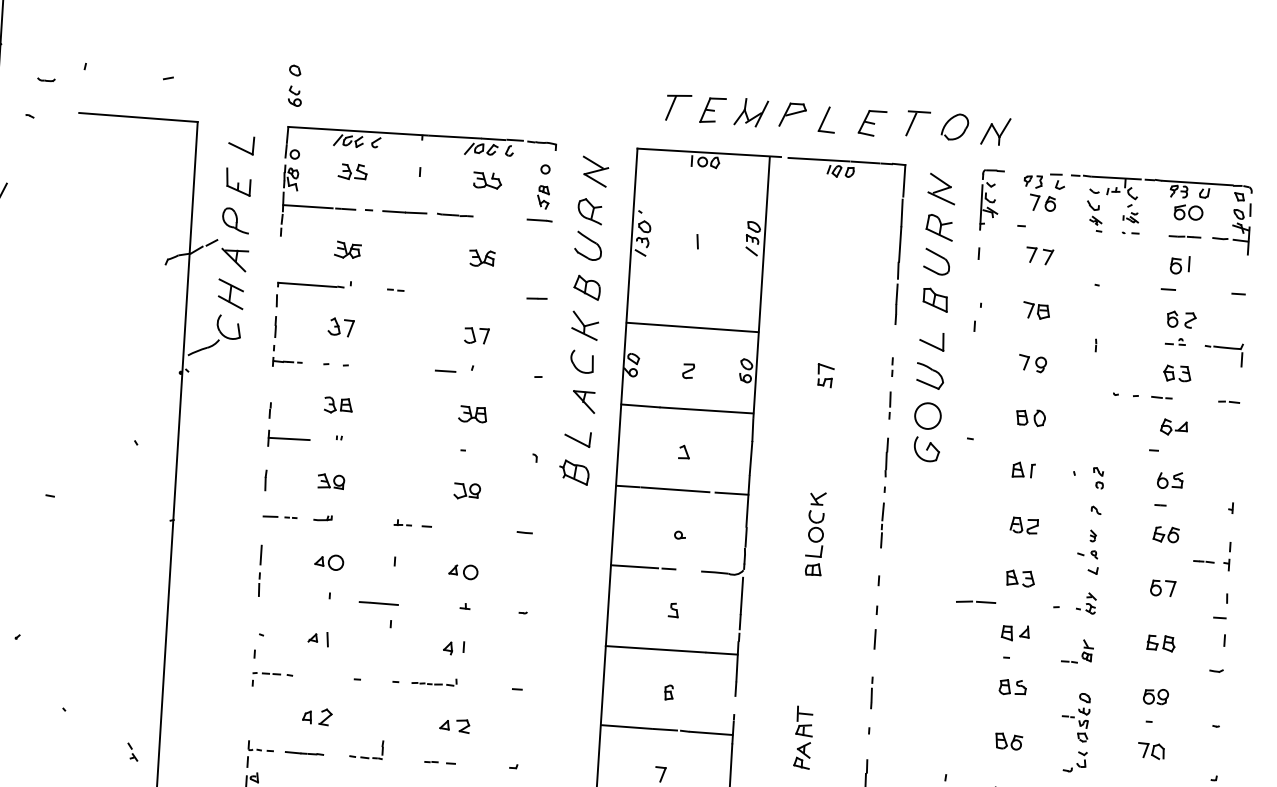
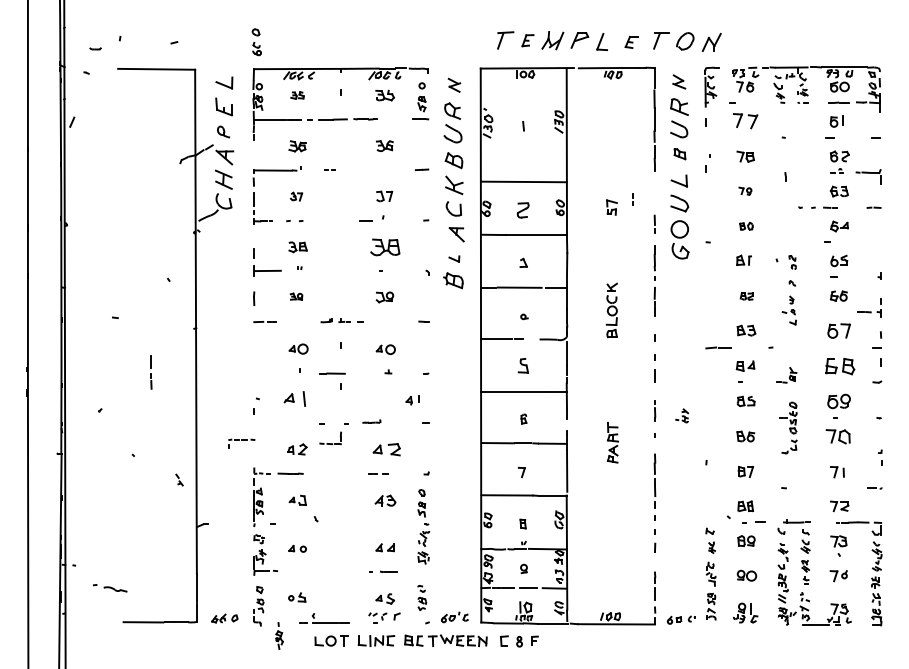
part: (712, 110) -> (527, 40), size x0.7
part: (872, 123) -> (631, 42), size x0.7
part: (352, 171) -> (297, 95), size x0.7
part: (595, 172) -> (454, 85), size x0.7
part: (940, 188) -> (678, 81), size x0.7
part: (235, 219) -> (223, 131), size x0.7
part: (1039, 256) -> (745, 121), size x1.4
part: (934, 300) -> (679, 154), size x0.7
part: (341, 327) -> (296, 196), size x0.7
part: (1032, 364) -> (745, 191), size x0.7
line: (892, 365) -> (632, 198), moved
part: (687, 371) -> (522, 210), size x1.6
part: (473, 414) -> (385, 247), size x1.6
part: (1030, 418) -> (746, 226), size x0.7
part: (578, 438) -> (454, 258), size x0.6
part: (331, 481) -> (296, 296), size x0.7
part: (322, 517) -> (326, 320), moved
part: (1023, 525) -> (746, 296), size x0.7
line: (260, 572) -> (151, 373), moved
part: (1162, 587) -> (838, 330), size x1.4
part: (1086, 602) -> (682, 415), moved
part: (673, 609) -> (523, 365), size x1.6
part: (317, 639) -> (294, 399), size x1.6
part: (1160, 642) -> (839, 366), size x1.6
part: (453, 648) -> (412, 400), moved
part: (271, 679) -> (241, 443), moved
part: (434, 681) -> (371, 421), size x0.6
part: (1155, 696) -> (838, 401), size x1.4
part: (454, 725) -> (386, 449), size x1.4
part: (366, 749) -> (330, 438), moved
part: (1151, 750) -> (838, 436), size x1.4

